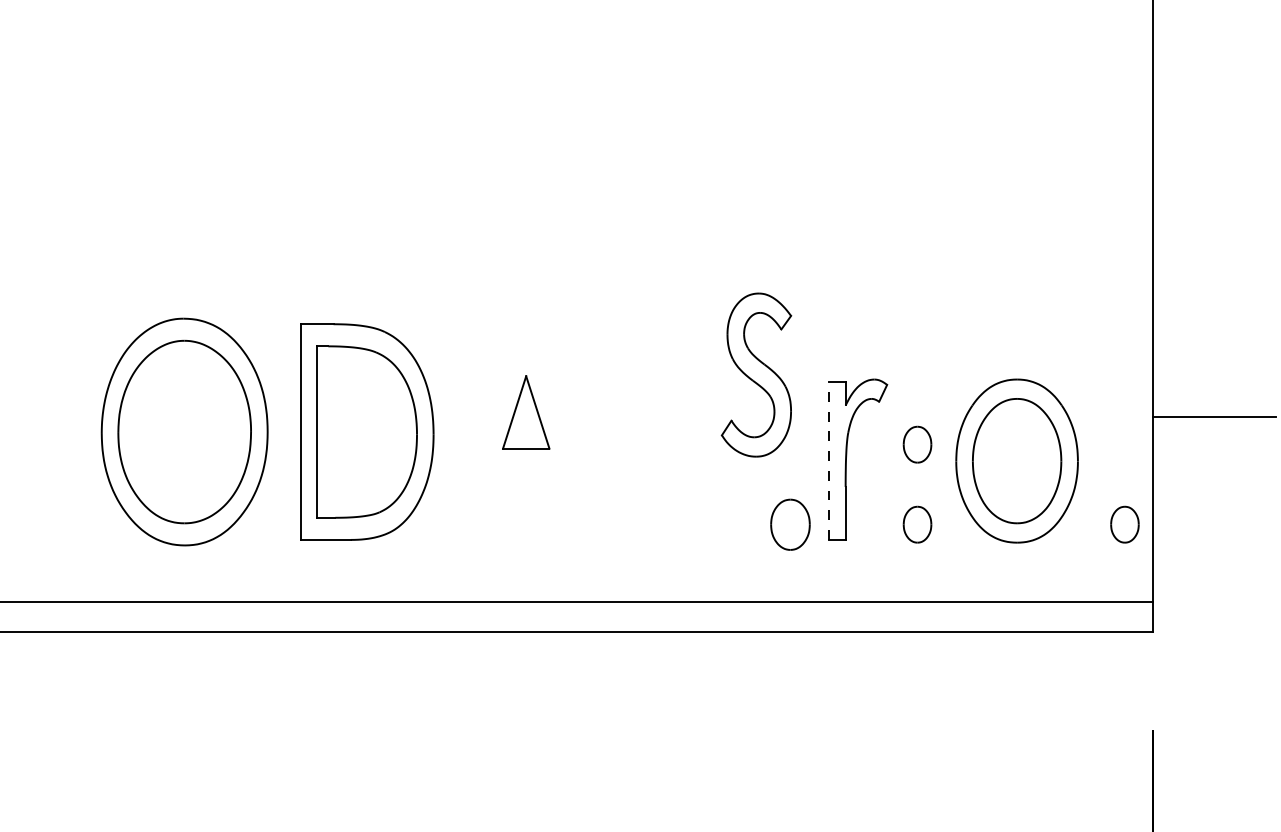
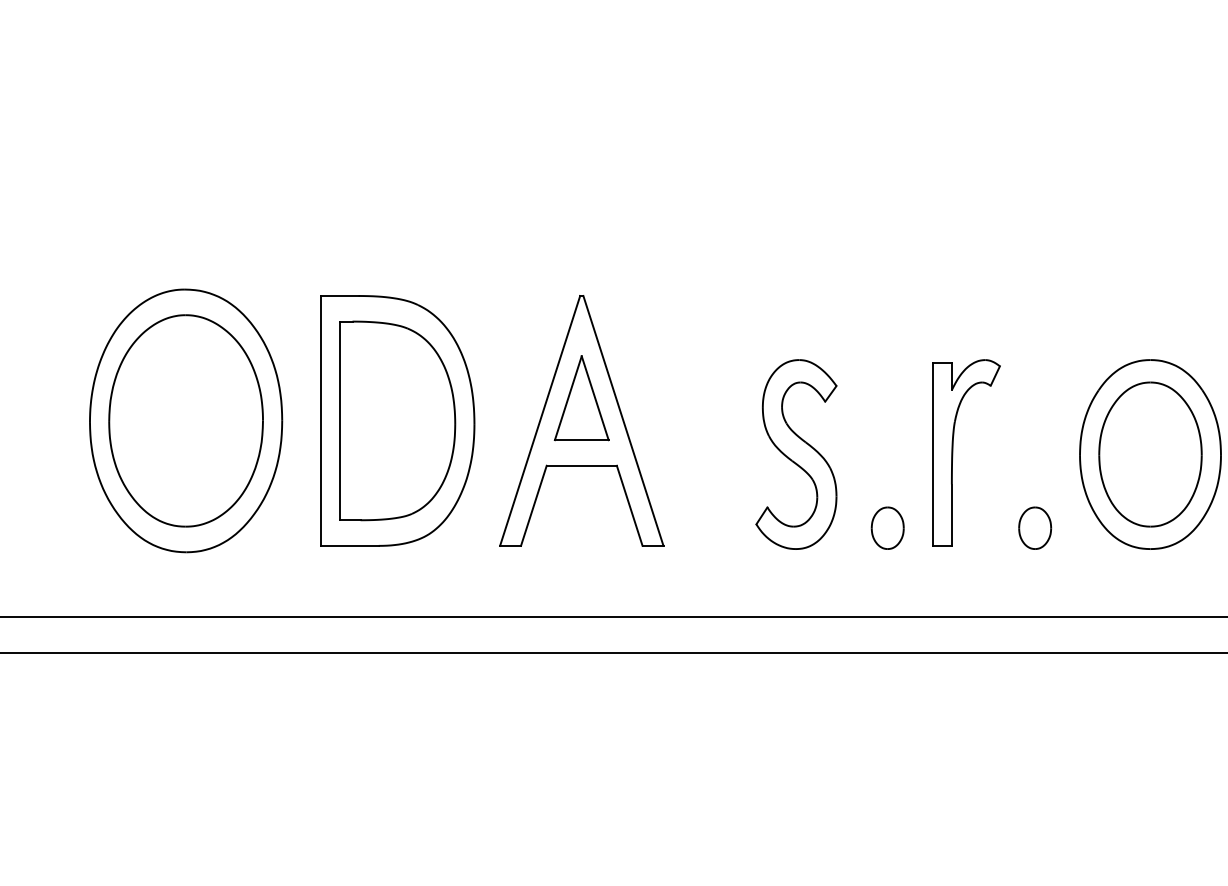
part: (756, 374) -> (796, 453), moved
part: (525, 431) -> (580, 420), added
part: (917, 444) -> (1035, 435), removed
line: (829, 461) -> (933, 455), dashed -> solid
part: (789, 524) -> (886, 528), size x0.71

